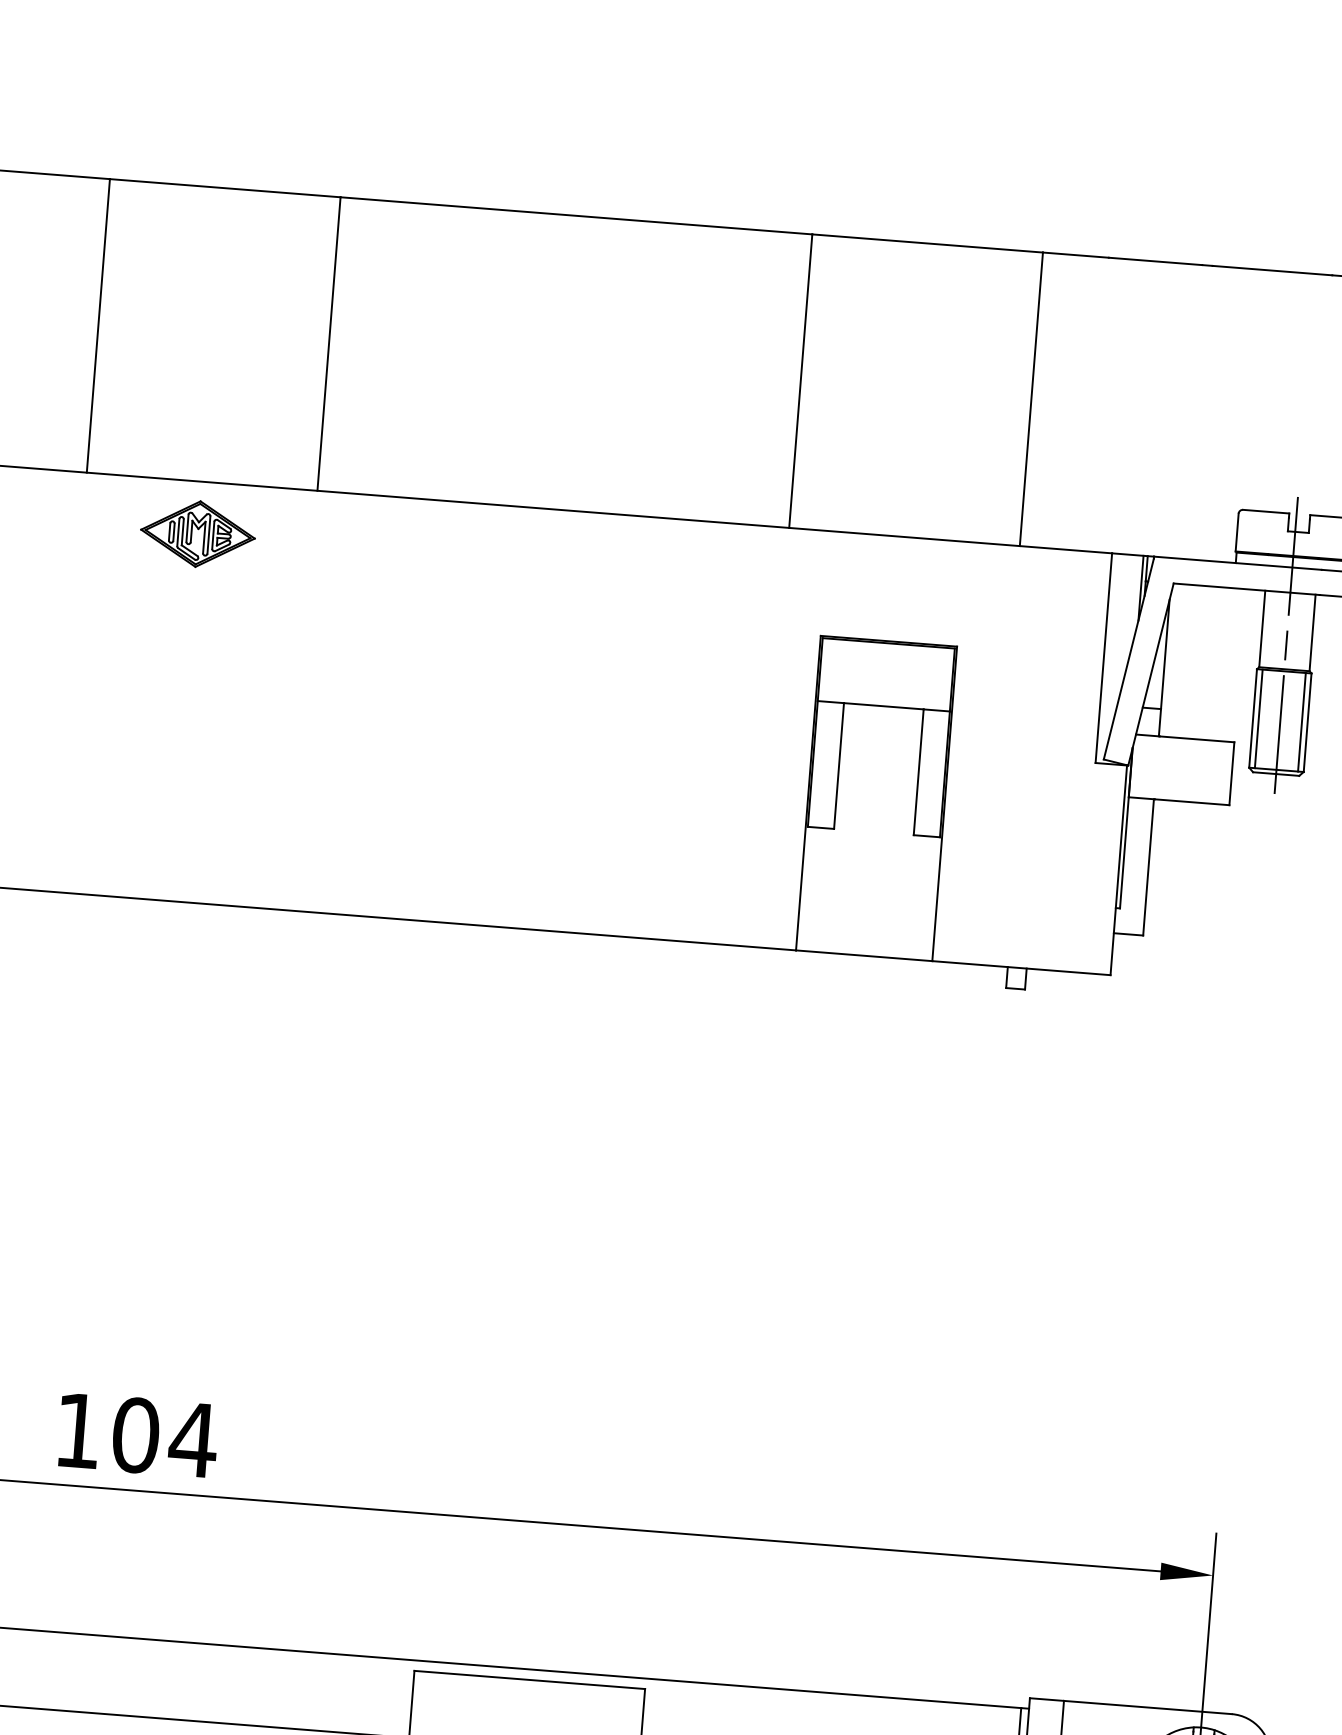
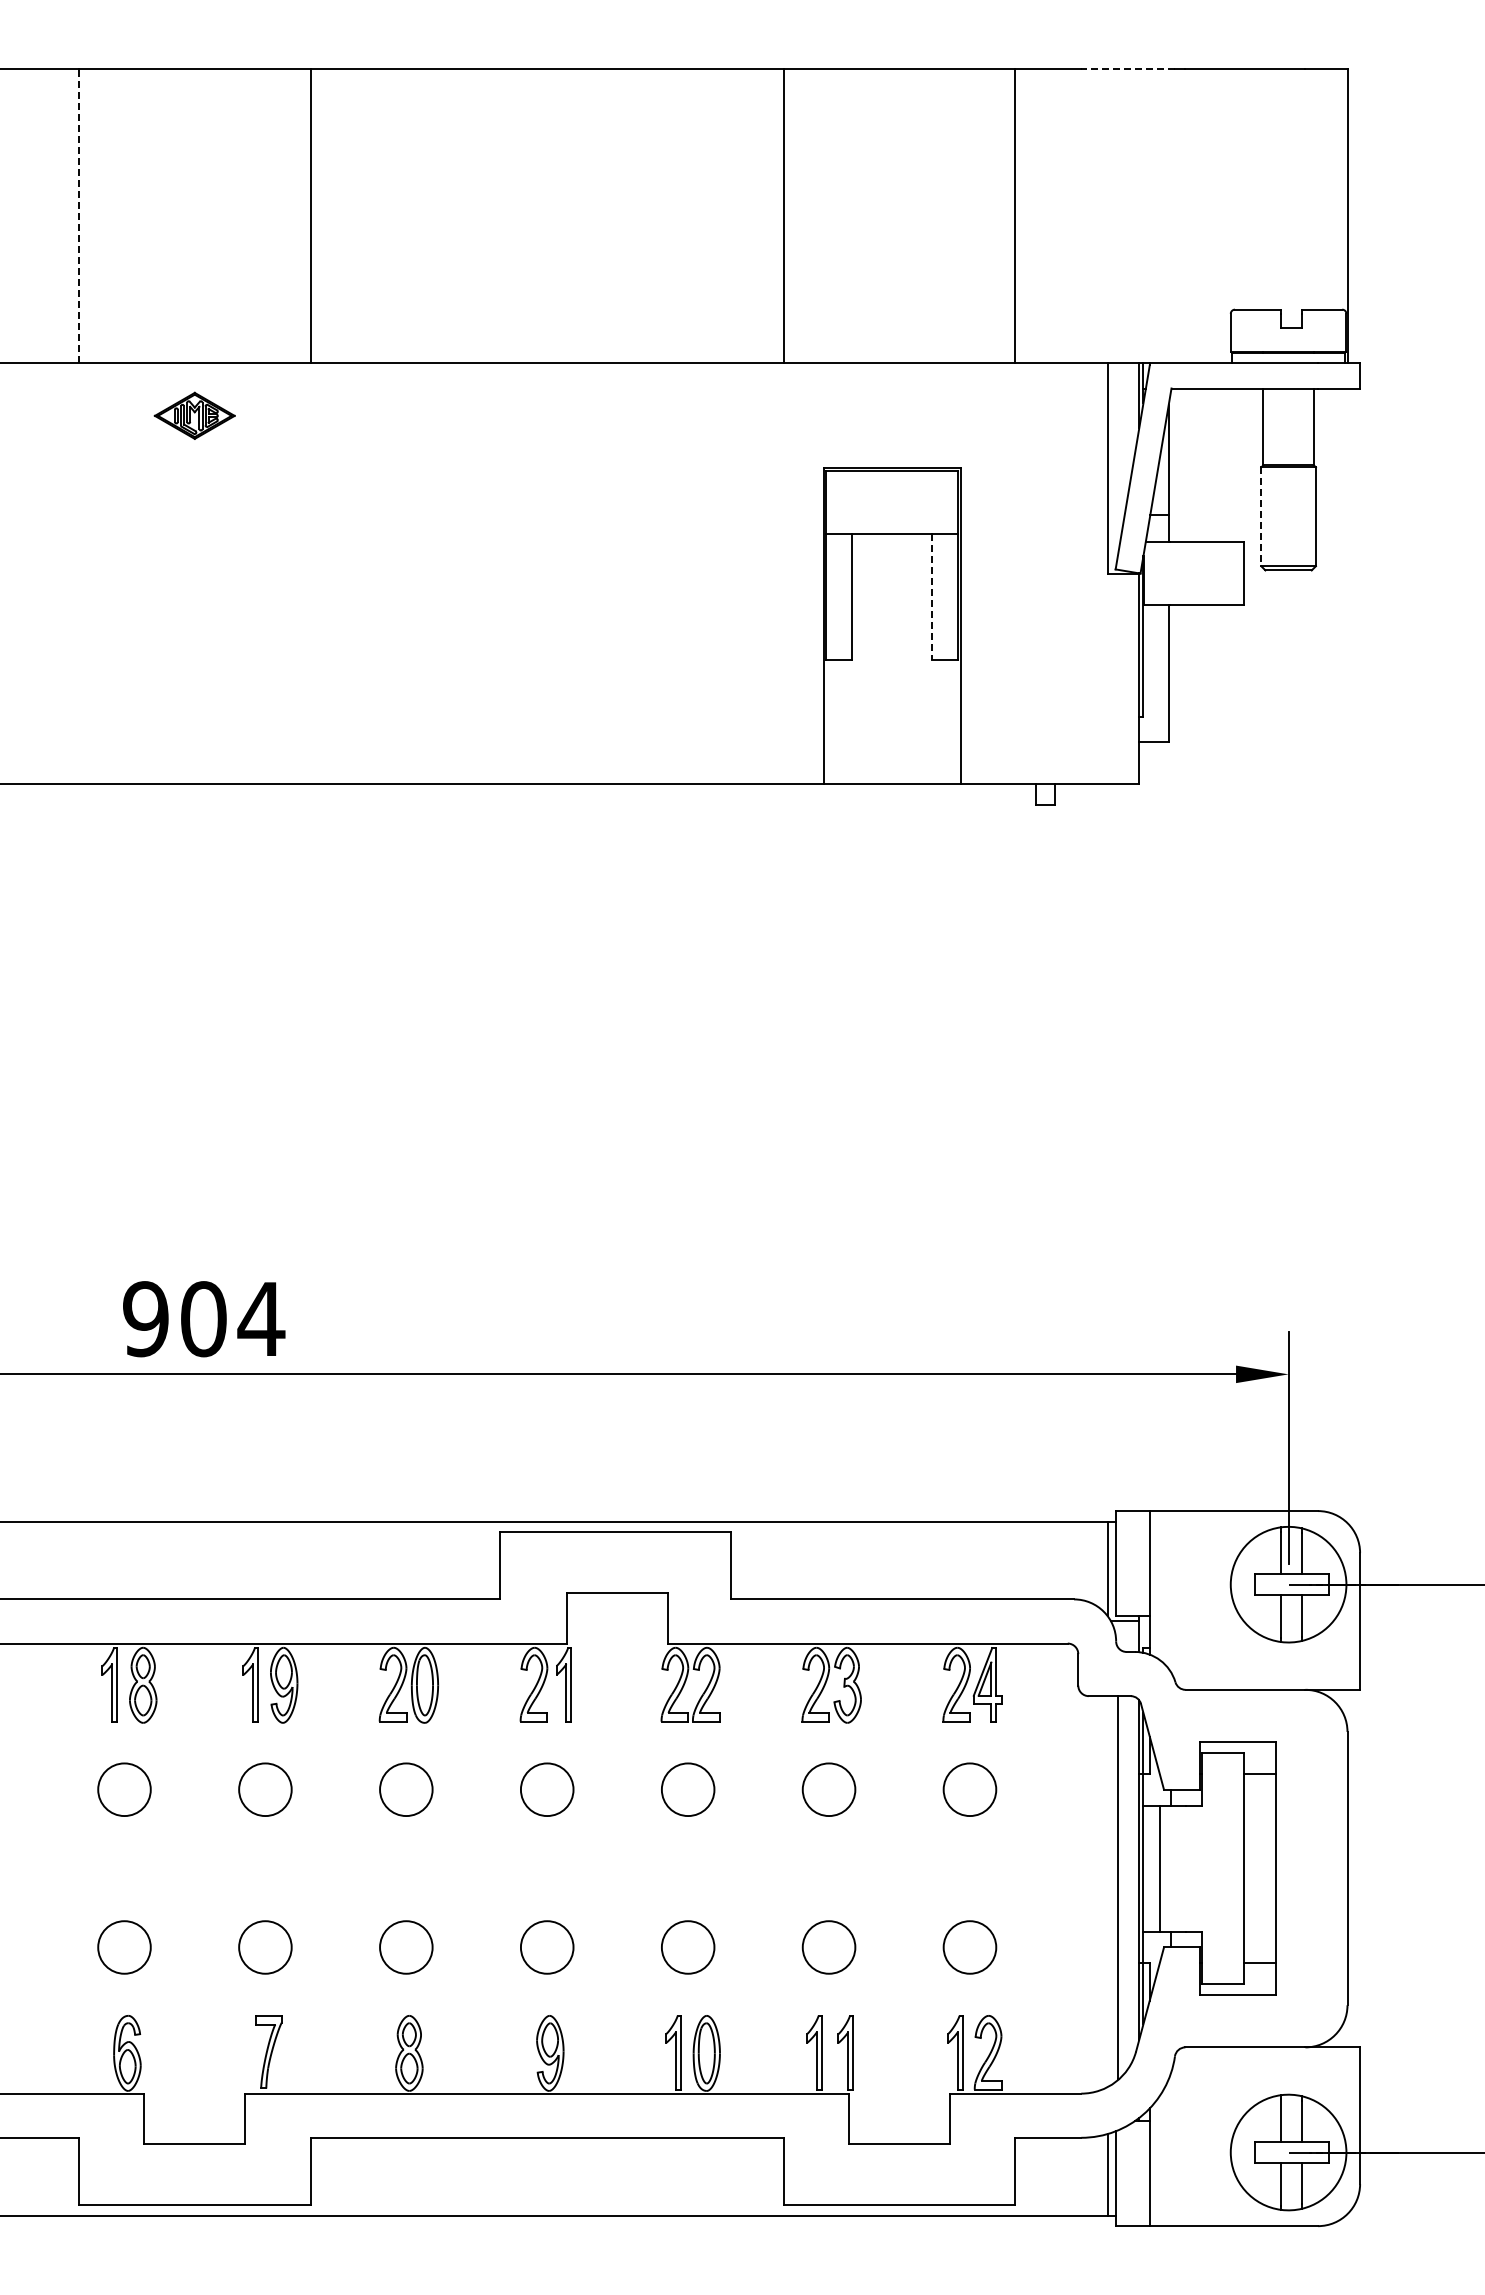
line: (1155, 261) -> (1128, 68), solid -> dashed
line: (98, 325) -> (79, 215), solid -> dashed
part: (197, 533) -> (194, 415), size x0.7
line: (1286, 645) -> (1288, 441), removed
line: (1258, 718) -> (1266, 516), removed
line: (1253, 719) -> (1261, 517), solid -> dashed
line: (1302, 722) -> (1310, 516), removed
line: (919, 773) -> (932, 597), solid -> dashed
text: (77, 1431) -> (145, 1319), 104 -> 904

